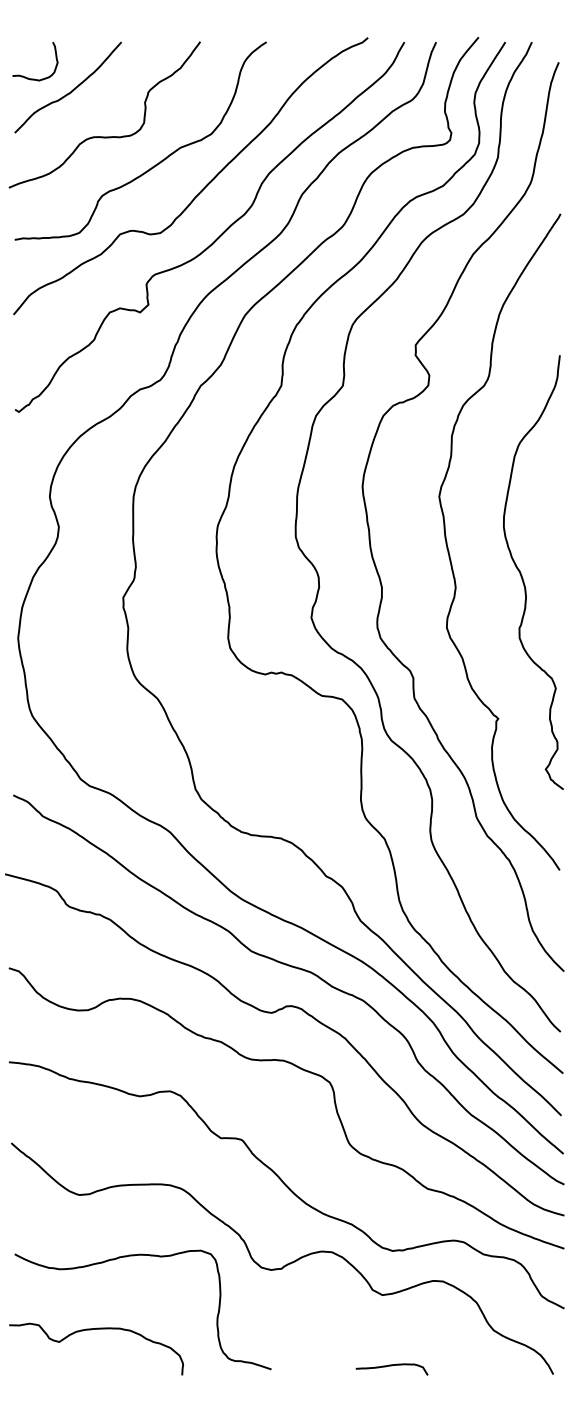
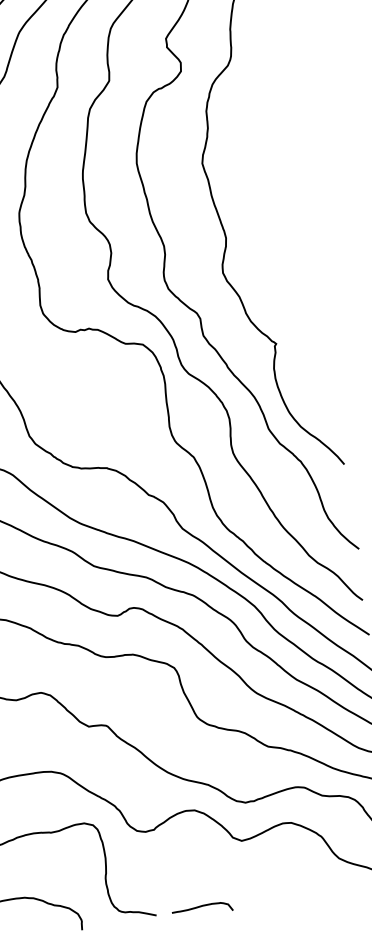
curve: (522, 575) -> (280, 220), removed
curve: (391, 1366) -> (201, 907), moved

